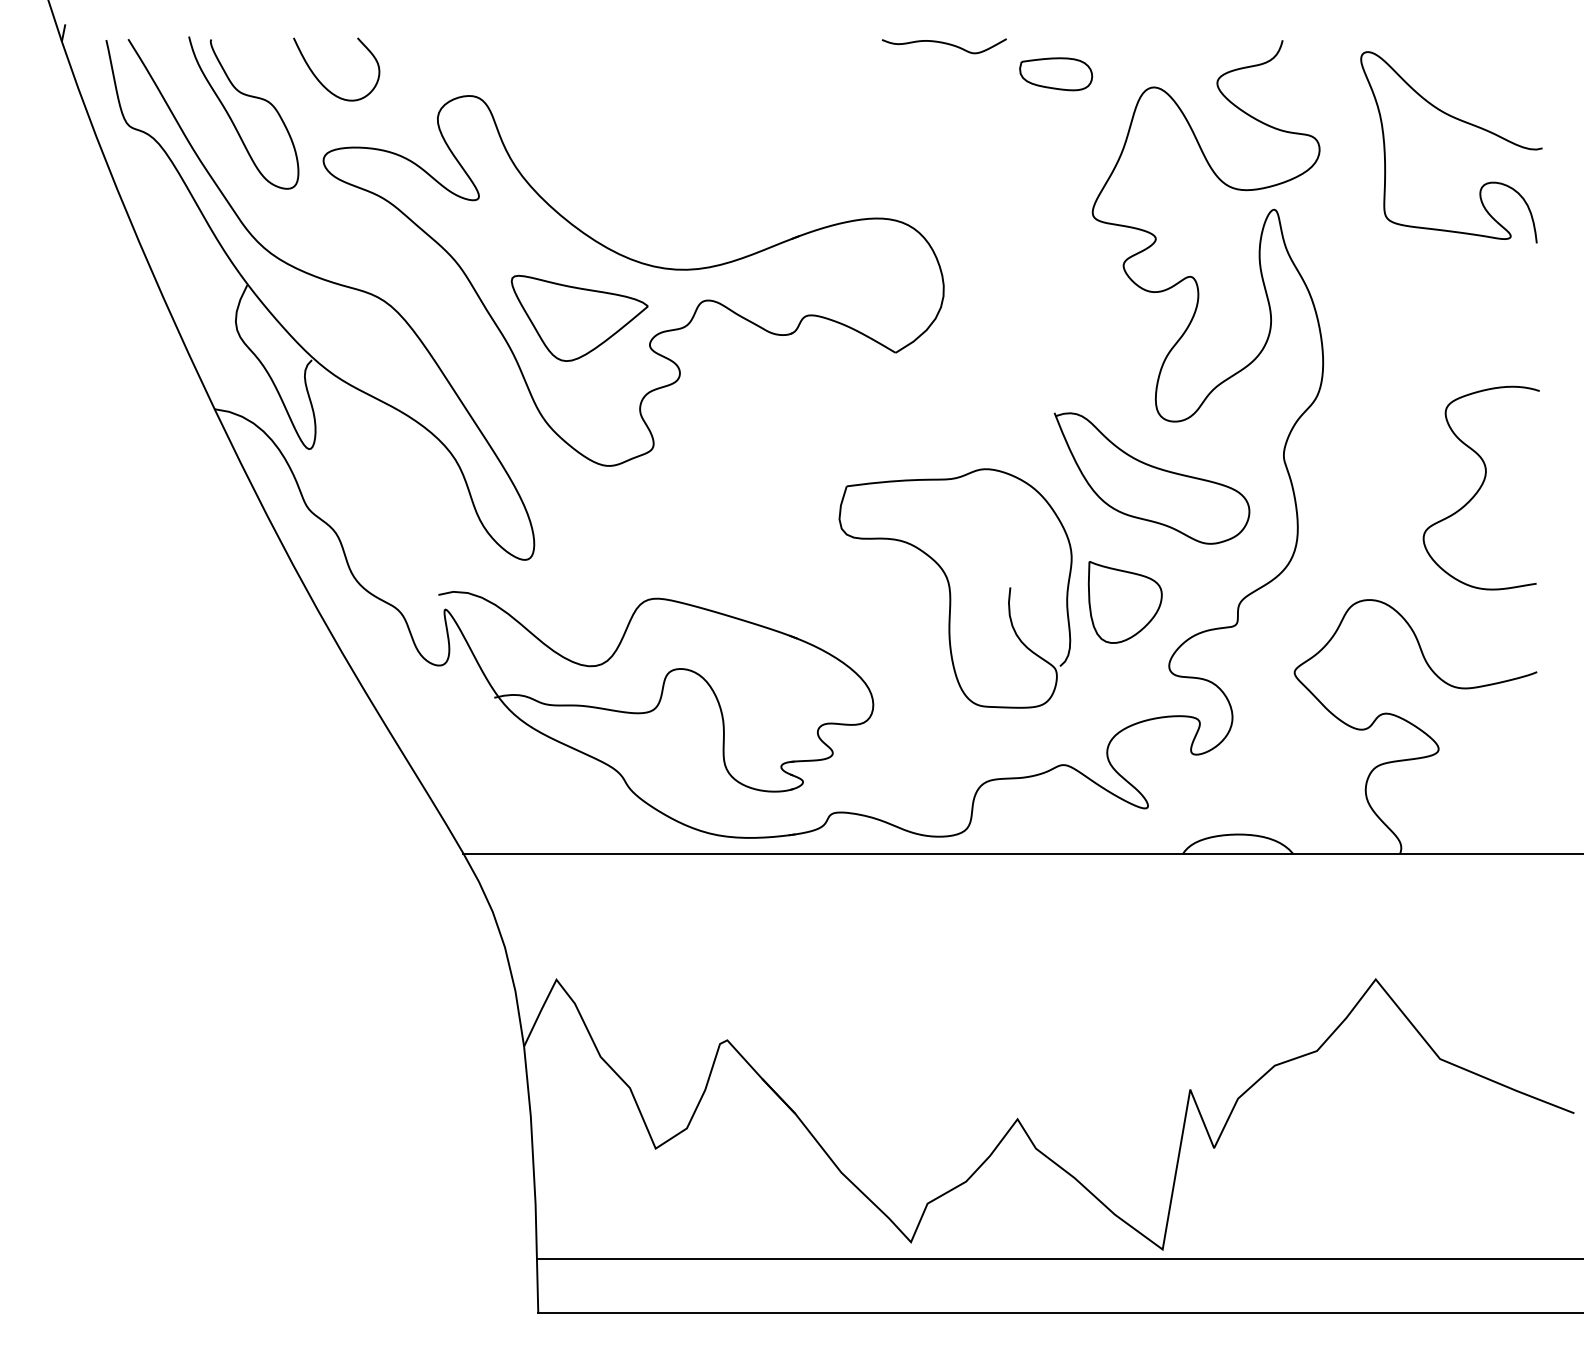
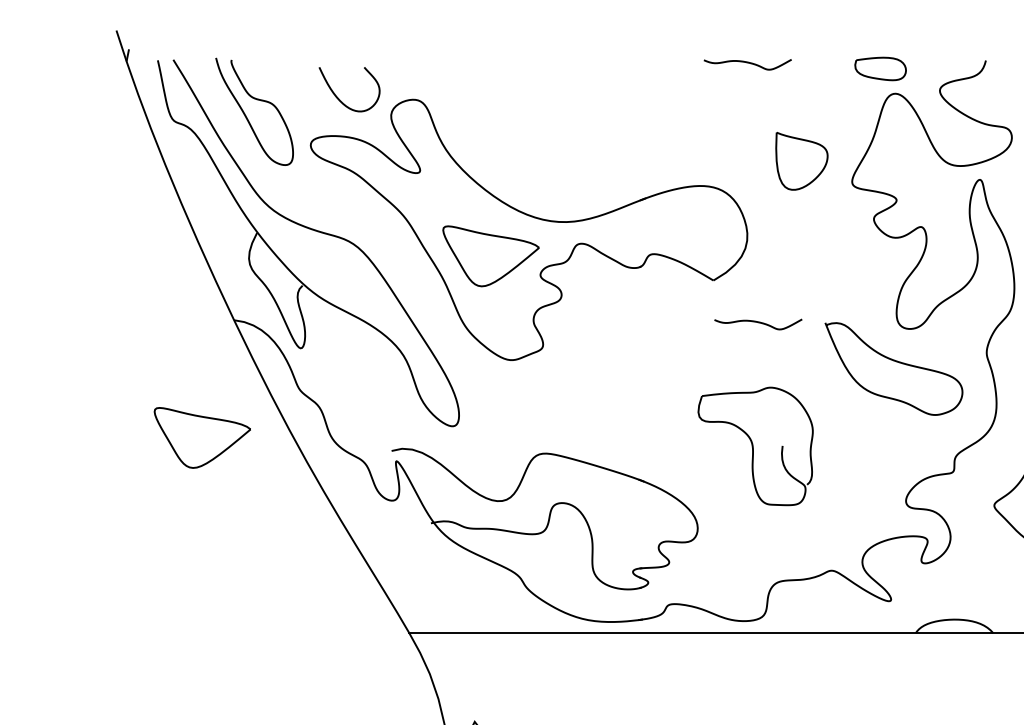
part: (1056, 74) -> (880, 69), moved
curve: (322, 83) -> (339, 99), moved
curve: (960, 413) -> (759, 323), added
part: (169, 575) -> (202, 437), added
part: (955, 588) -> (755, 446), size x0.7
part: (1124, 602) -> (801, 161), moved

